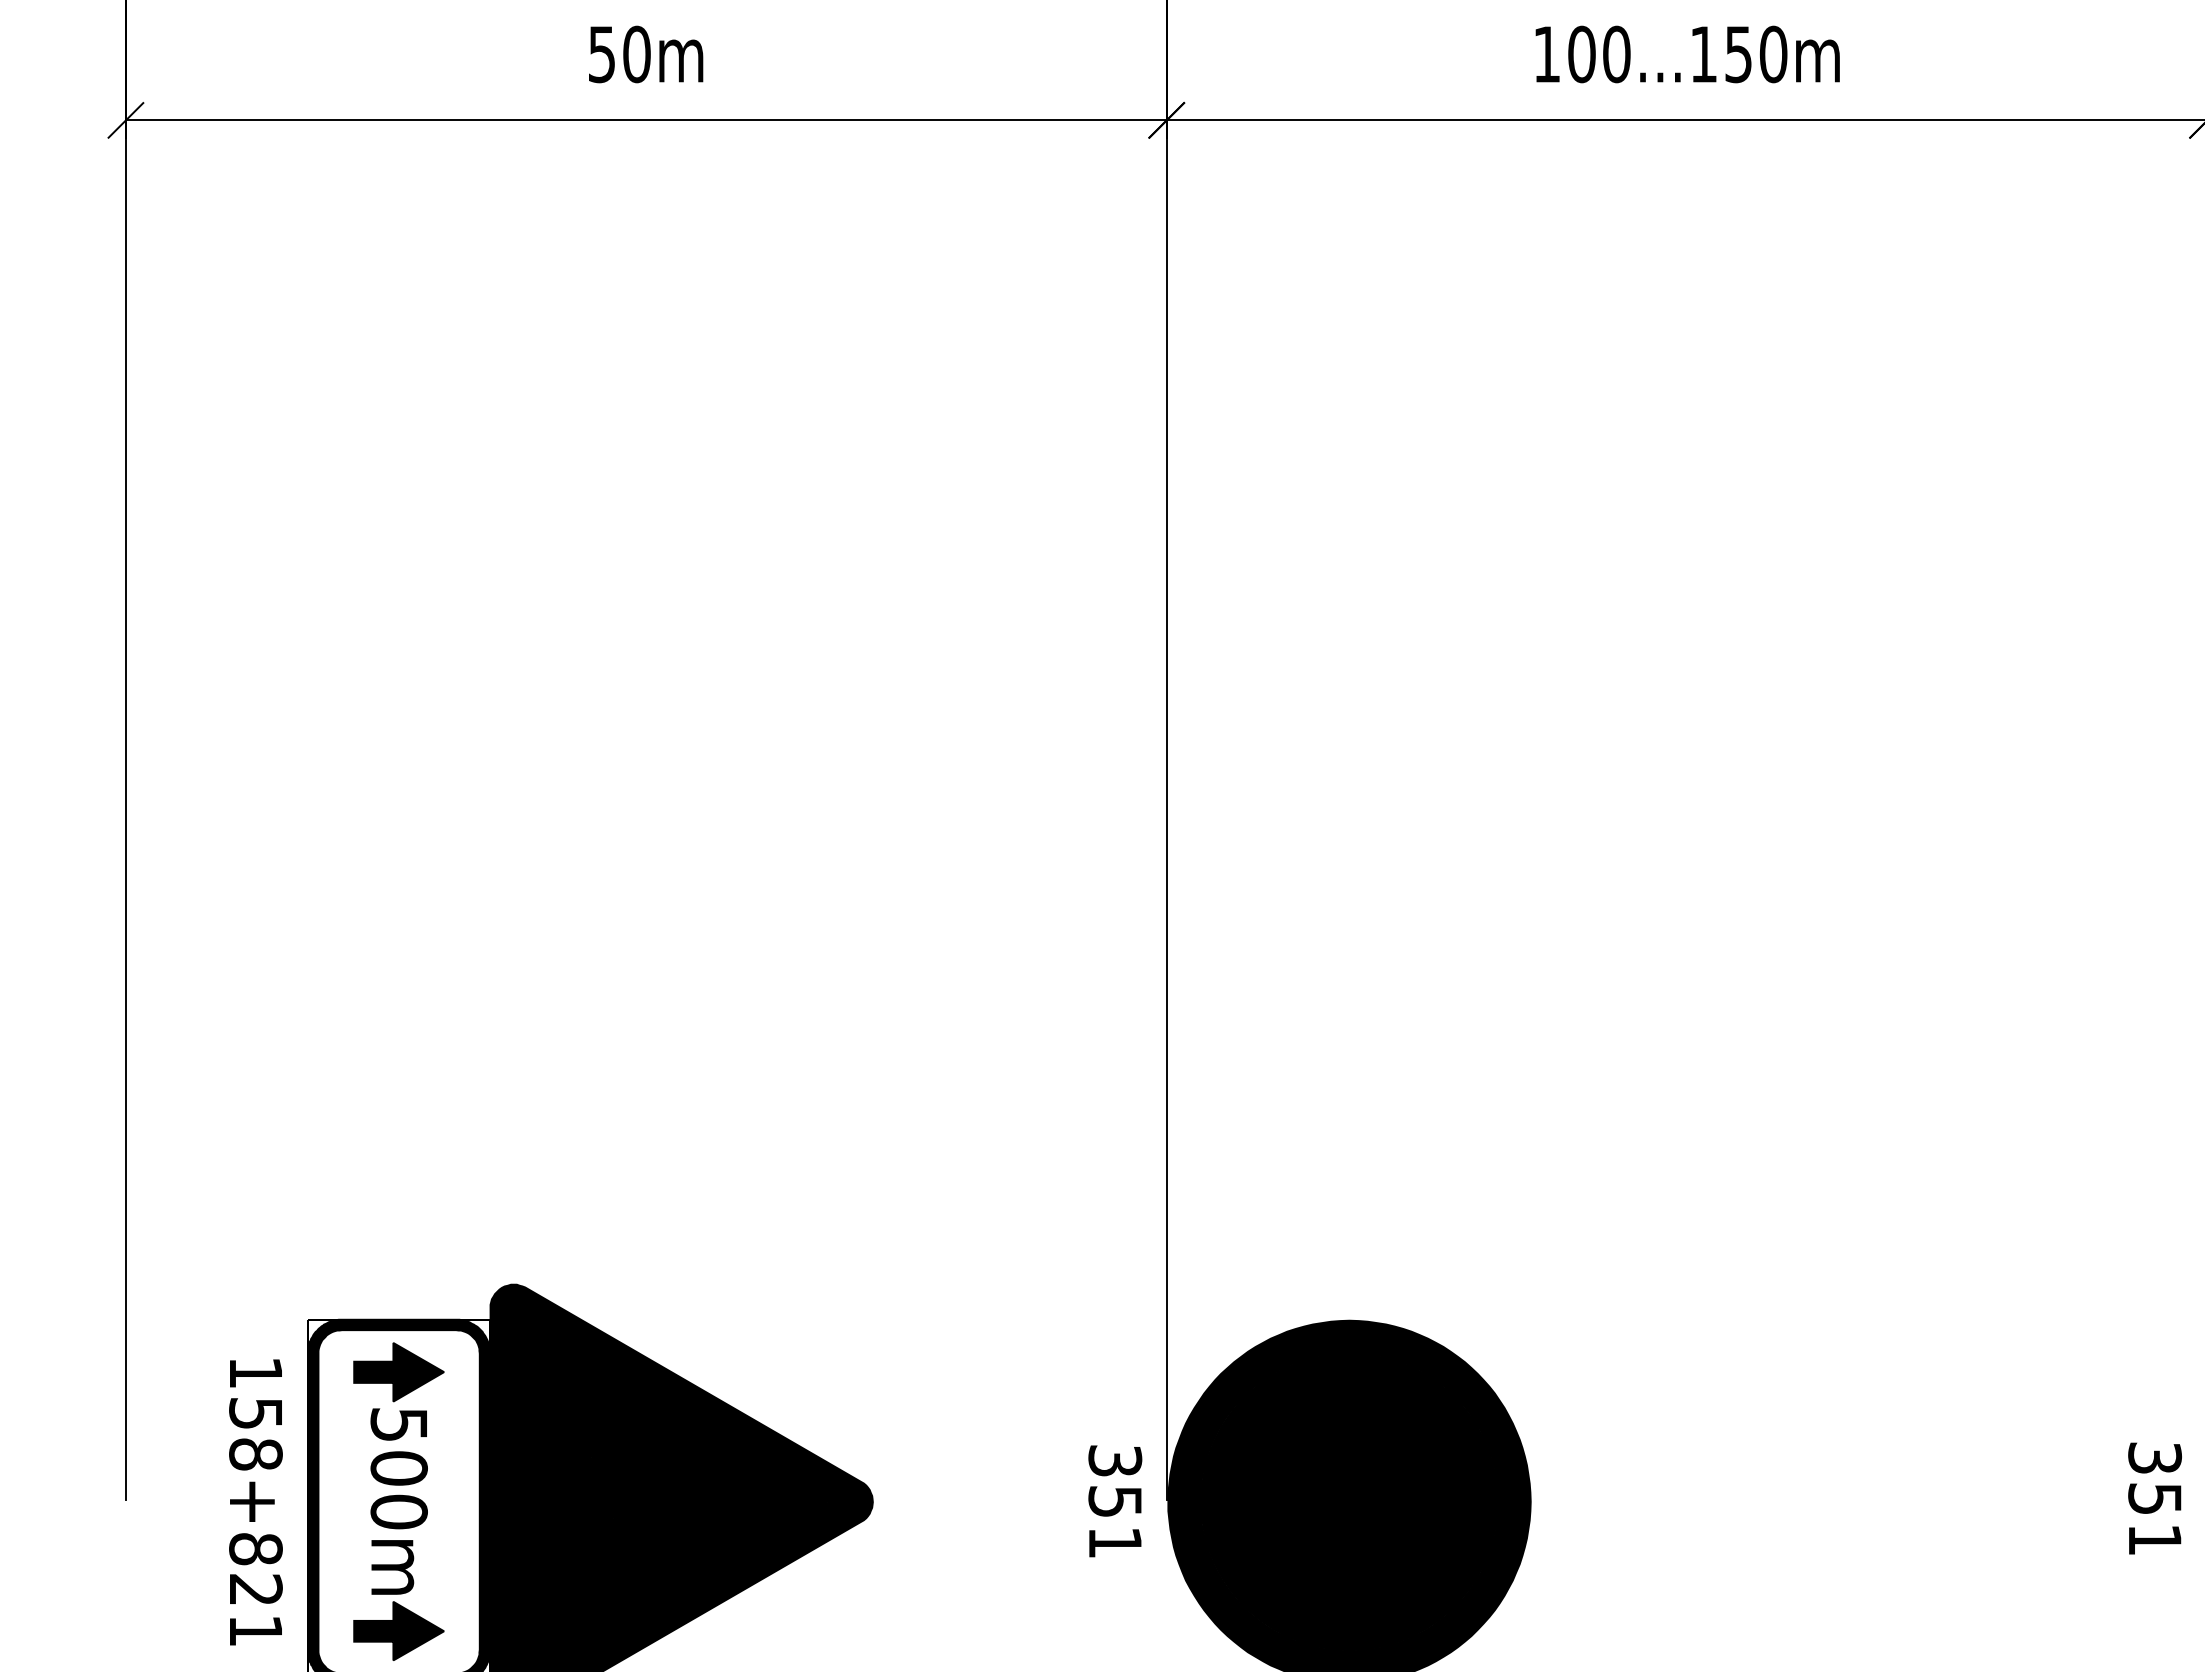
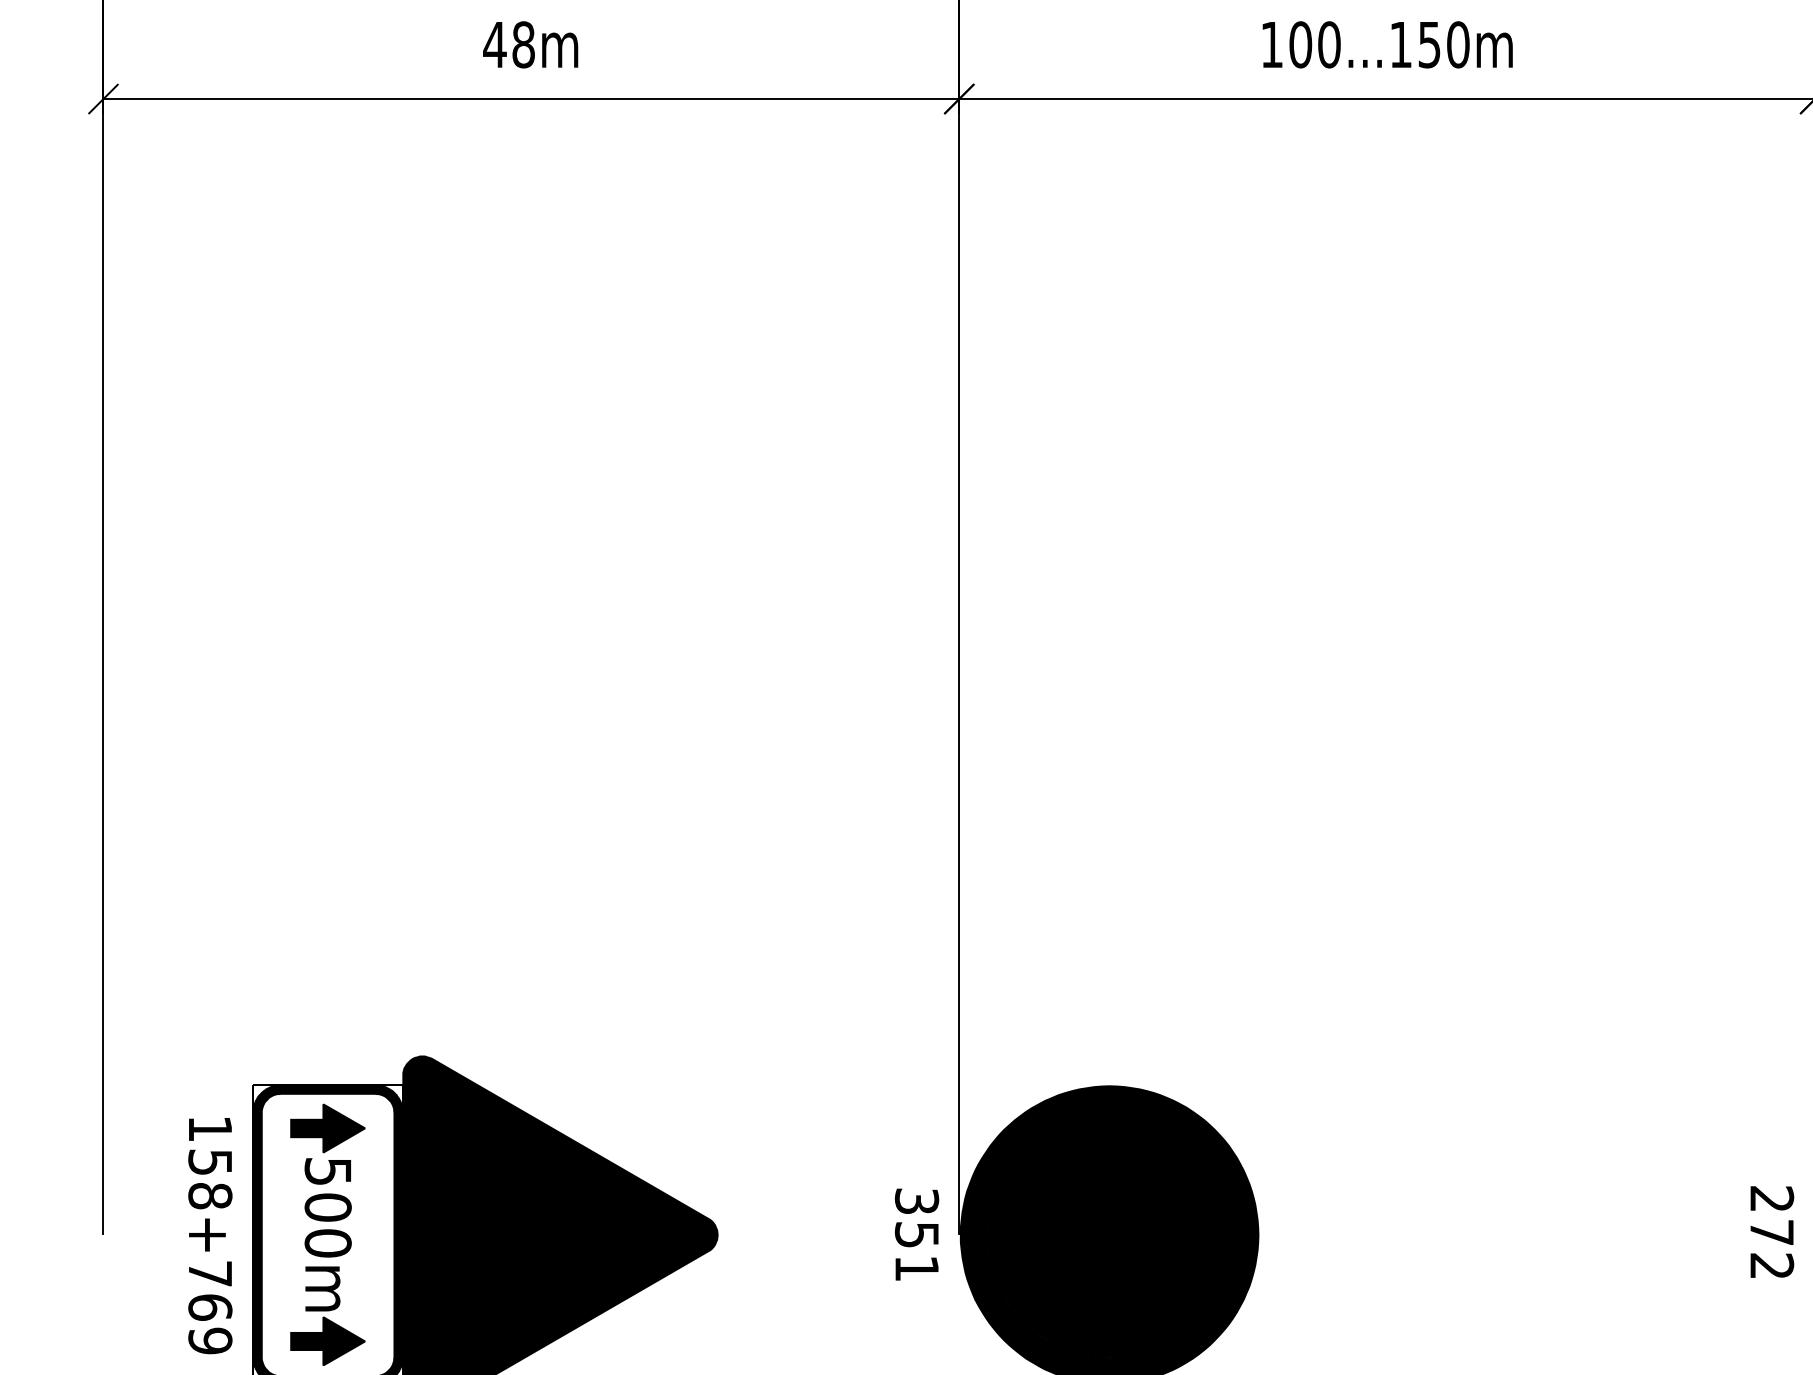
text: (618, 54) -> (508, 44), 50m -> 48m
text: (2154, 1498) -> (1771, 1232), 351 -> 272
text: (255, 1589) -> (210, 1307), 158+821 -> 158+769

